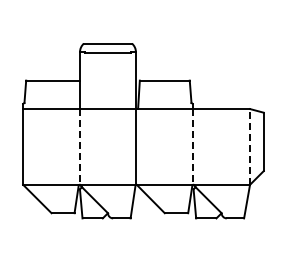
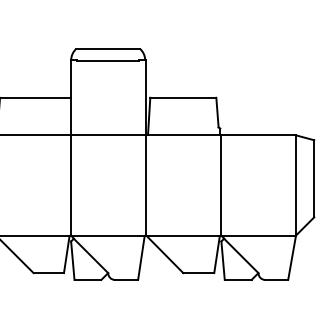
line: (79, 146) -> (70, 184), dashed -> solid
line: (193, 146) -> (221, 184), dashed -> solid
line: (250, 146) -> (296, 184), dashed -> solid

